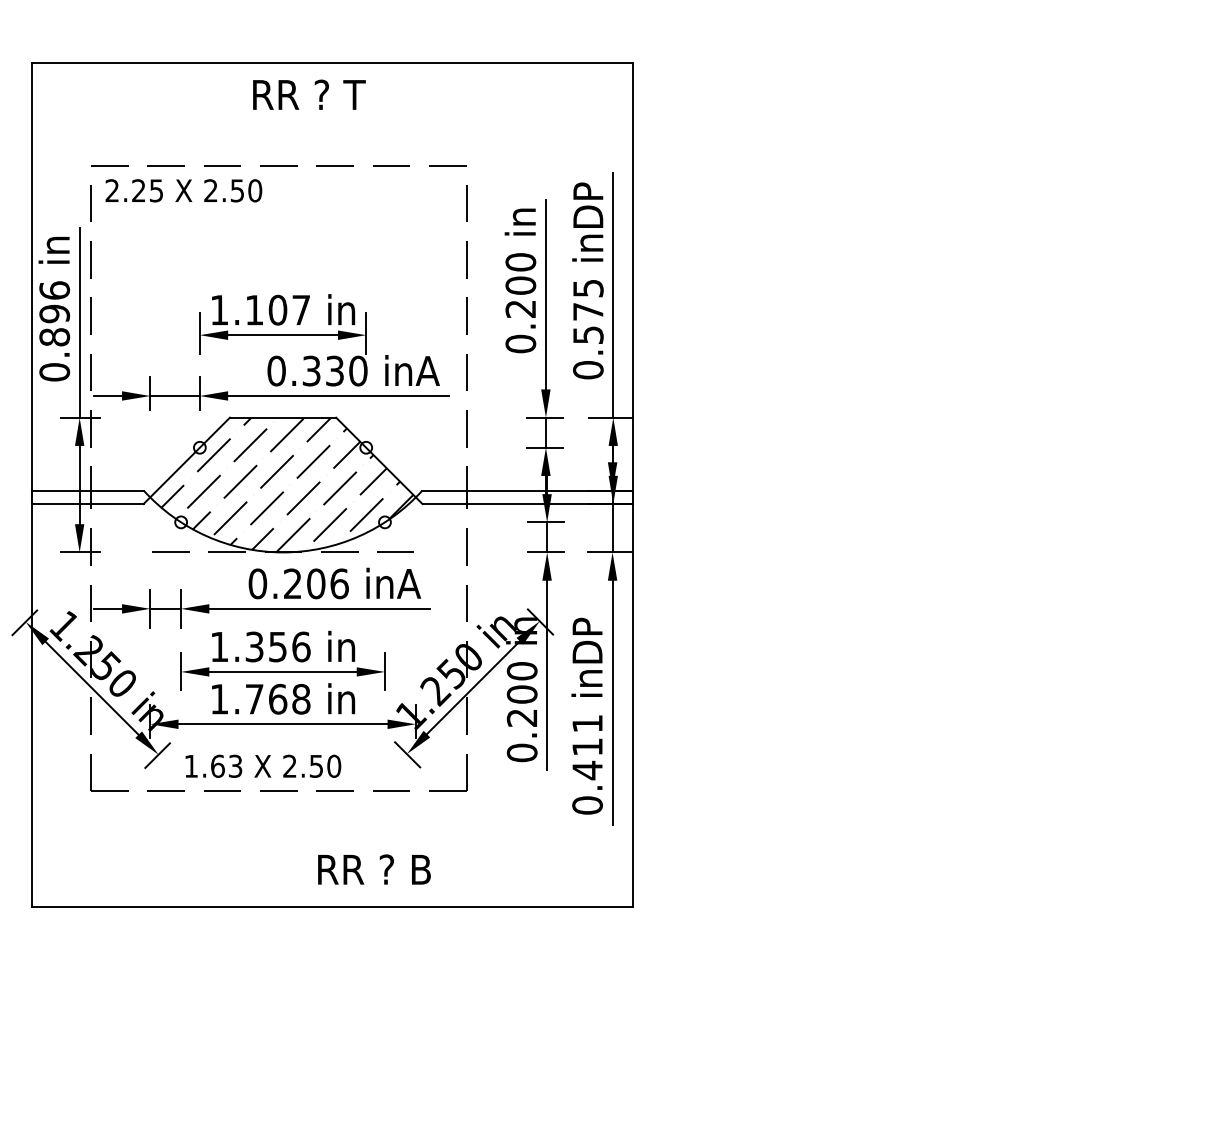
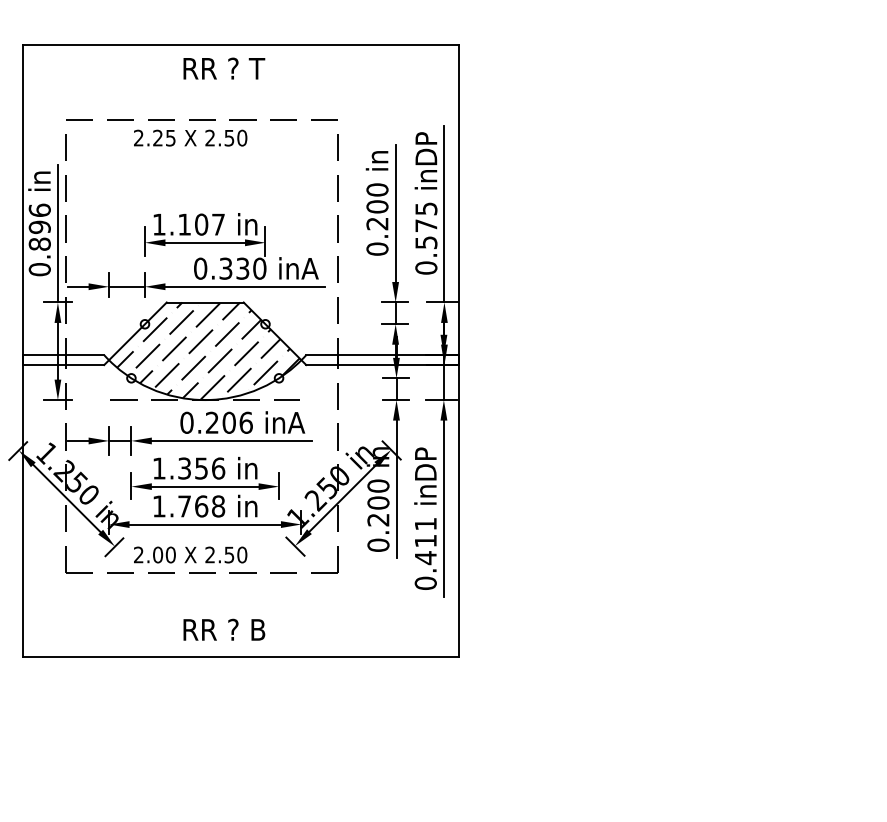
text: (183, 190) -> (190, 137), moved
text: (213, 765) -> (154, 554), 1.63 -> 2.00
text: (374, 869) -> (224, 629), moved

